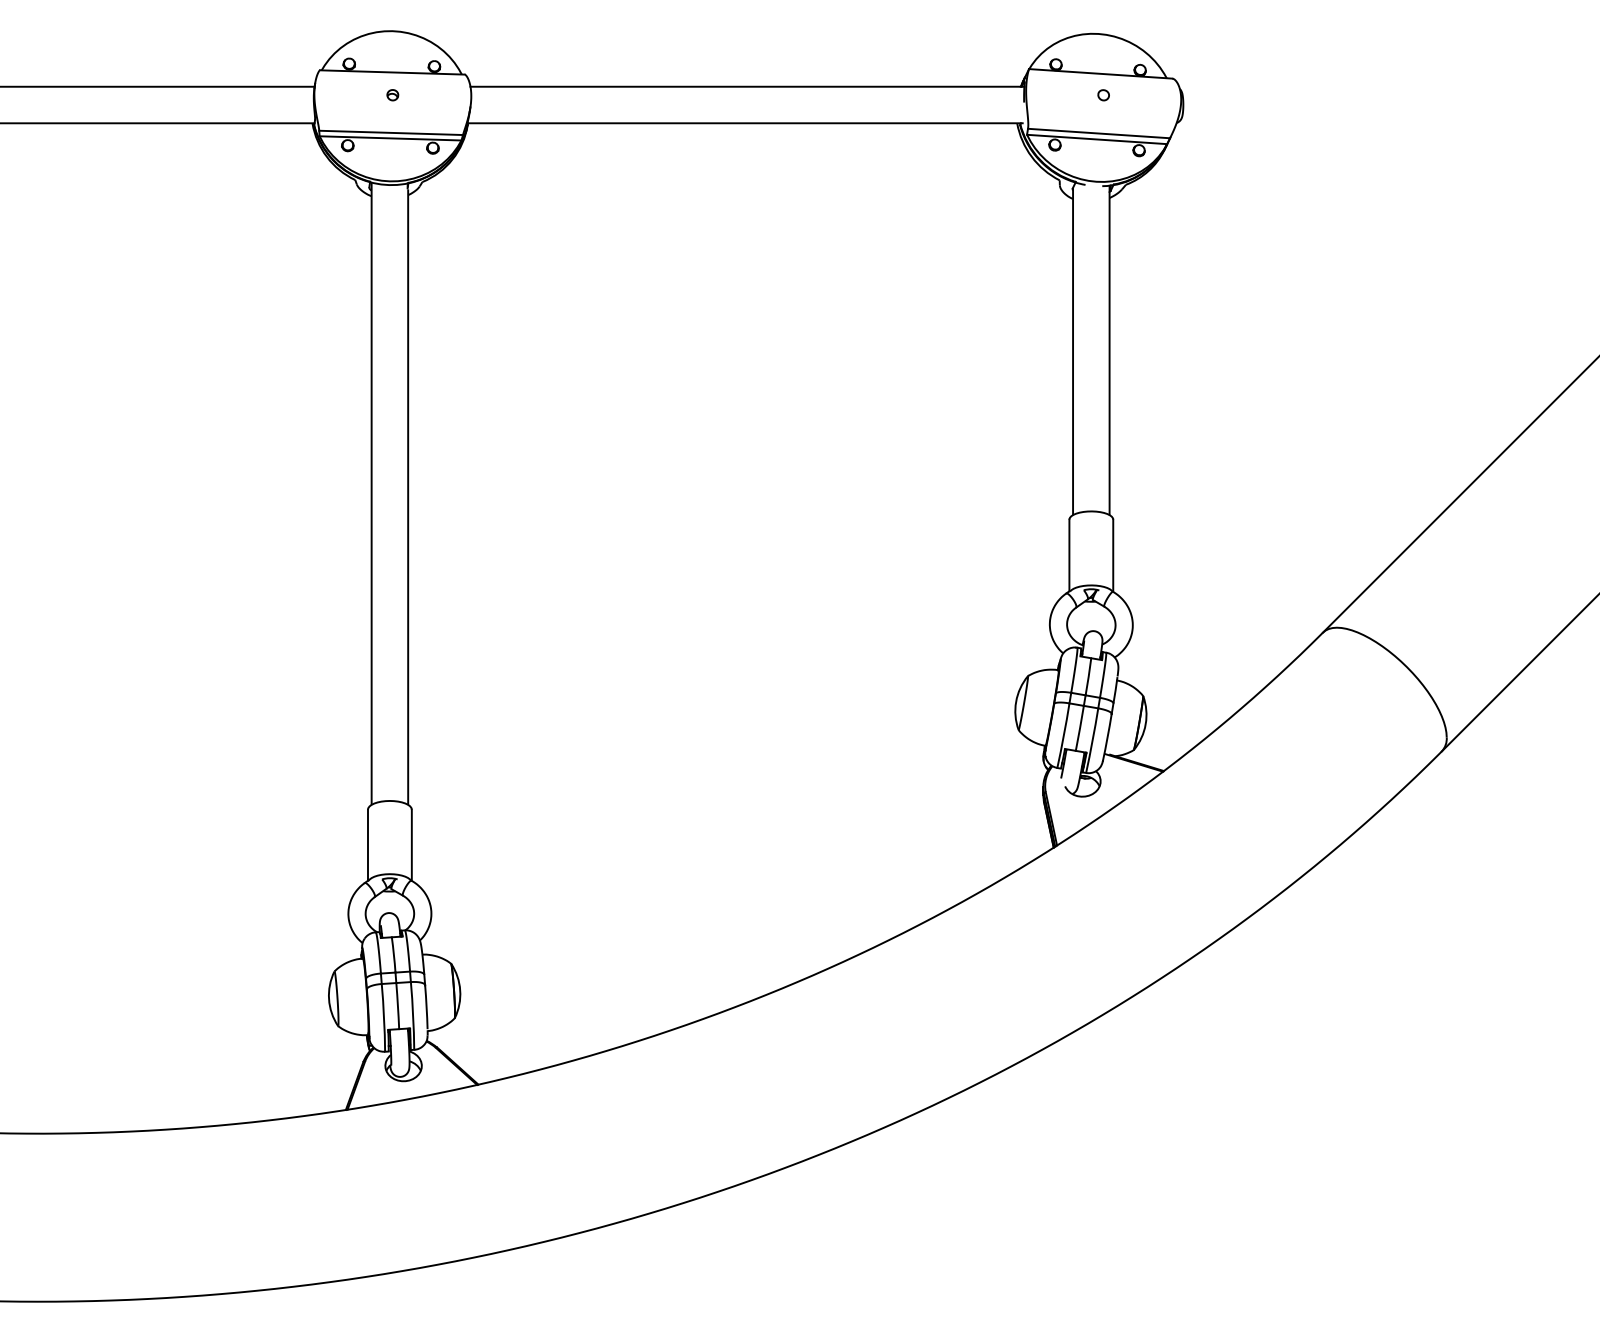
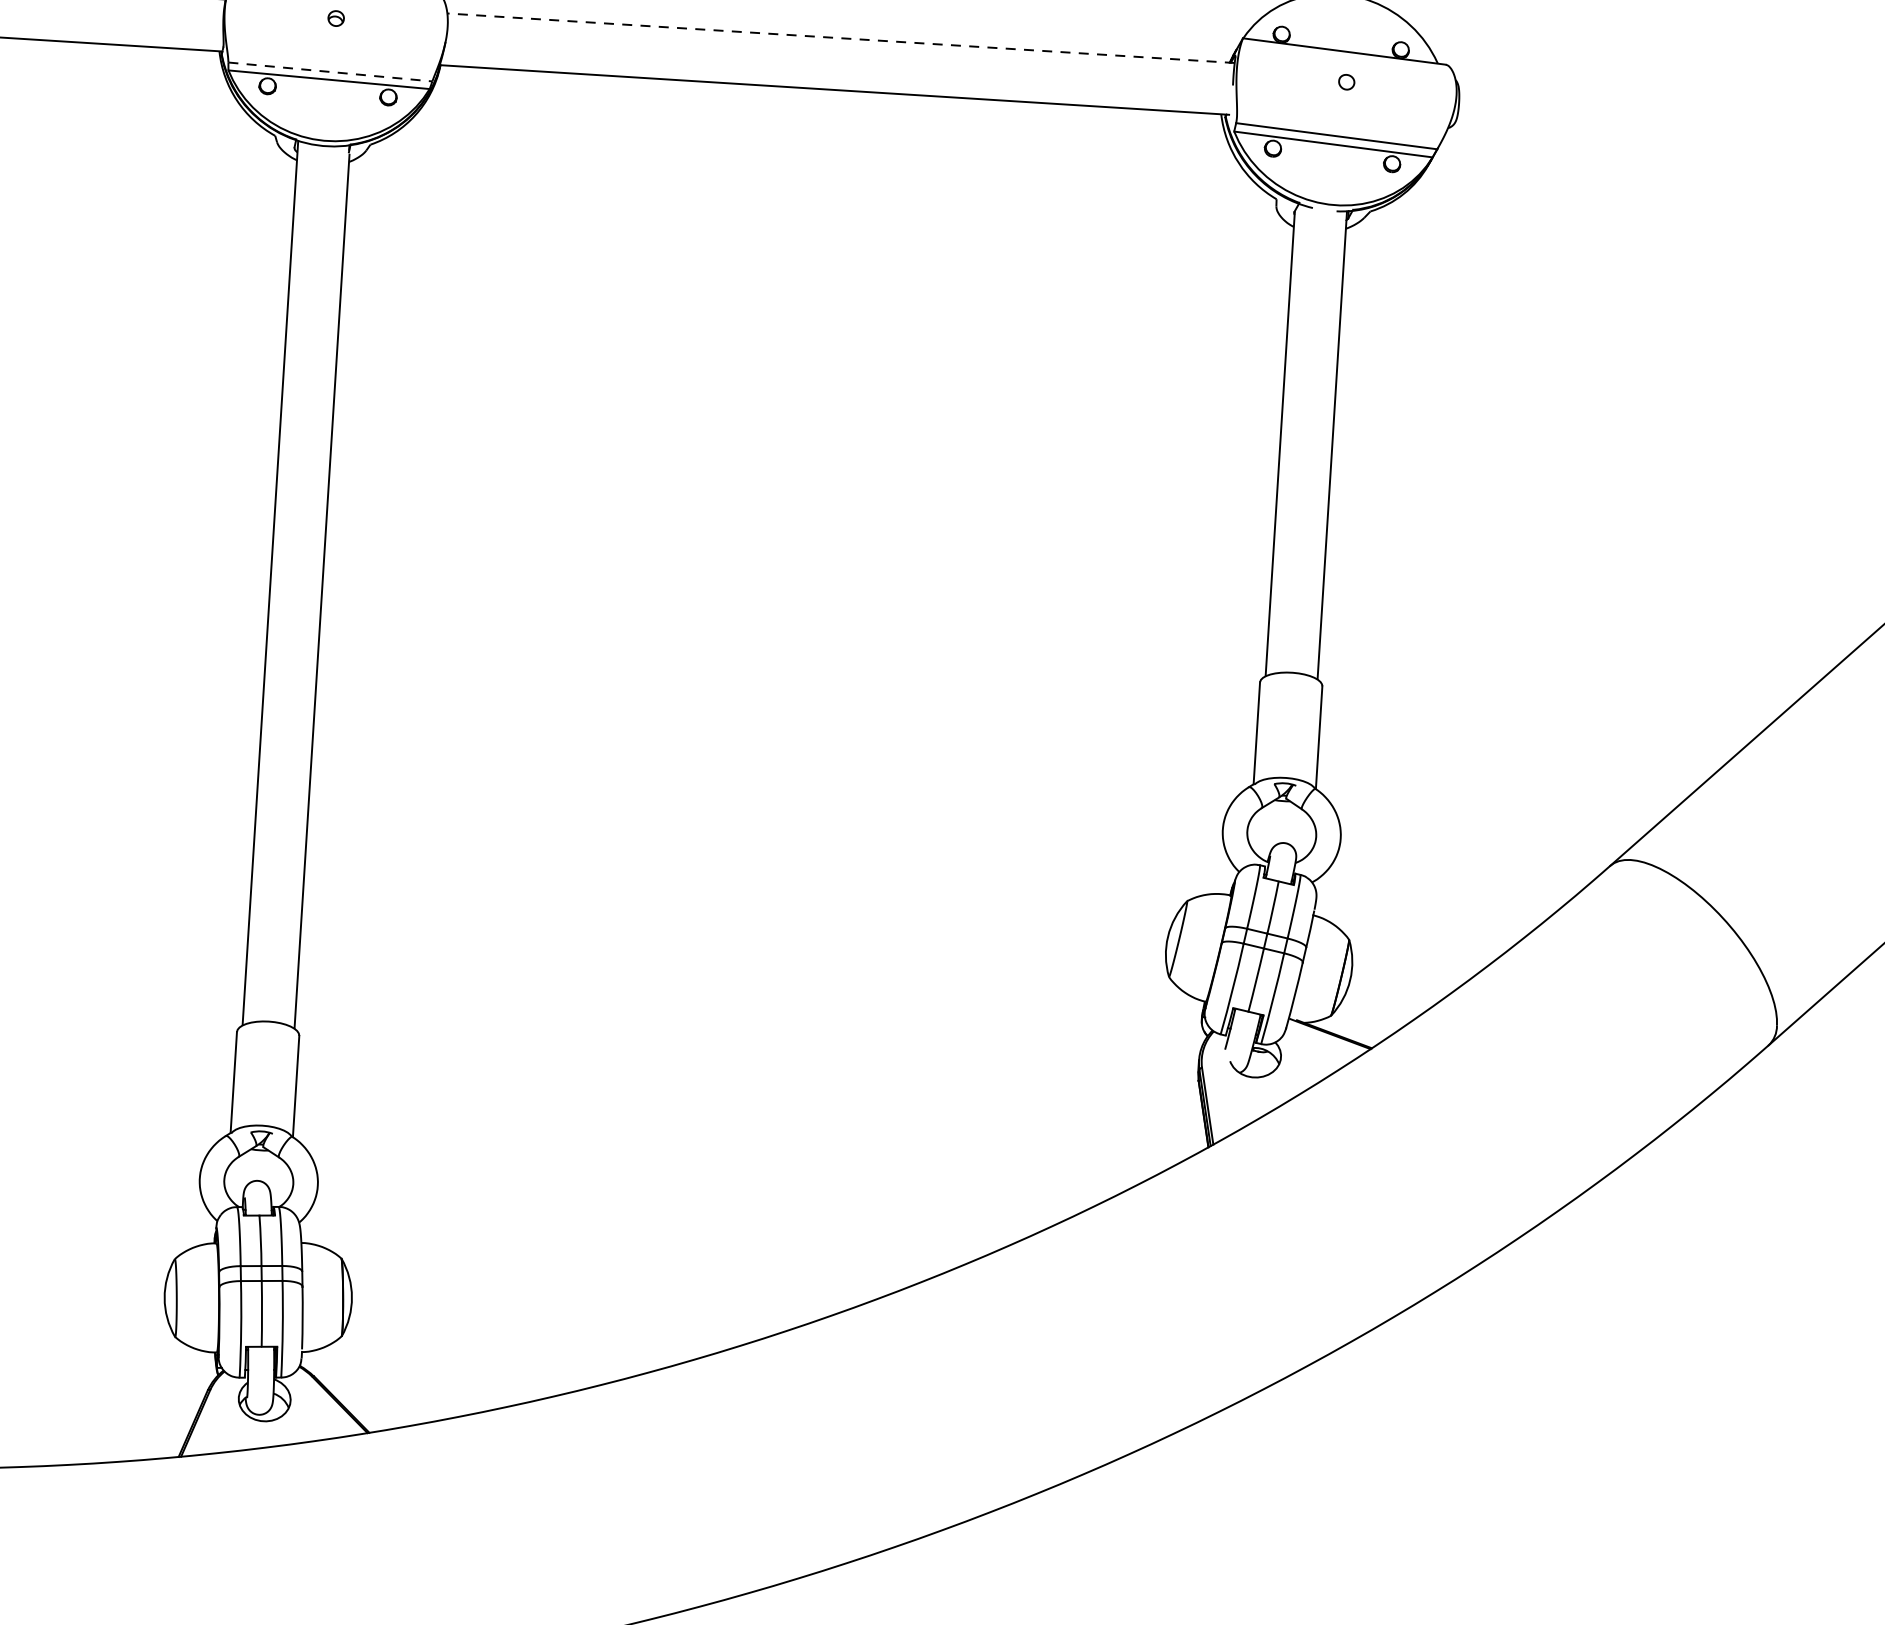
line: (747, 86) -> (841, 37), solid -> dashed
line: (391, 132) -> (330, 71), solid -> dashed

